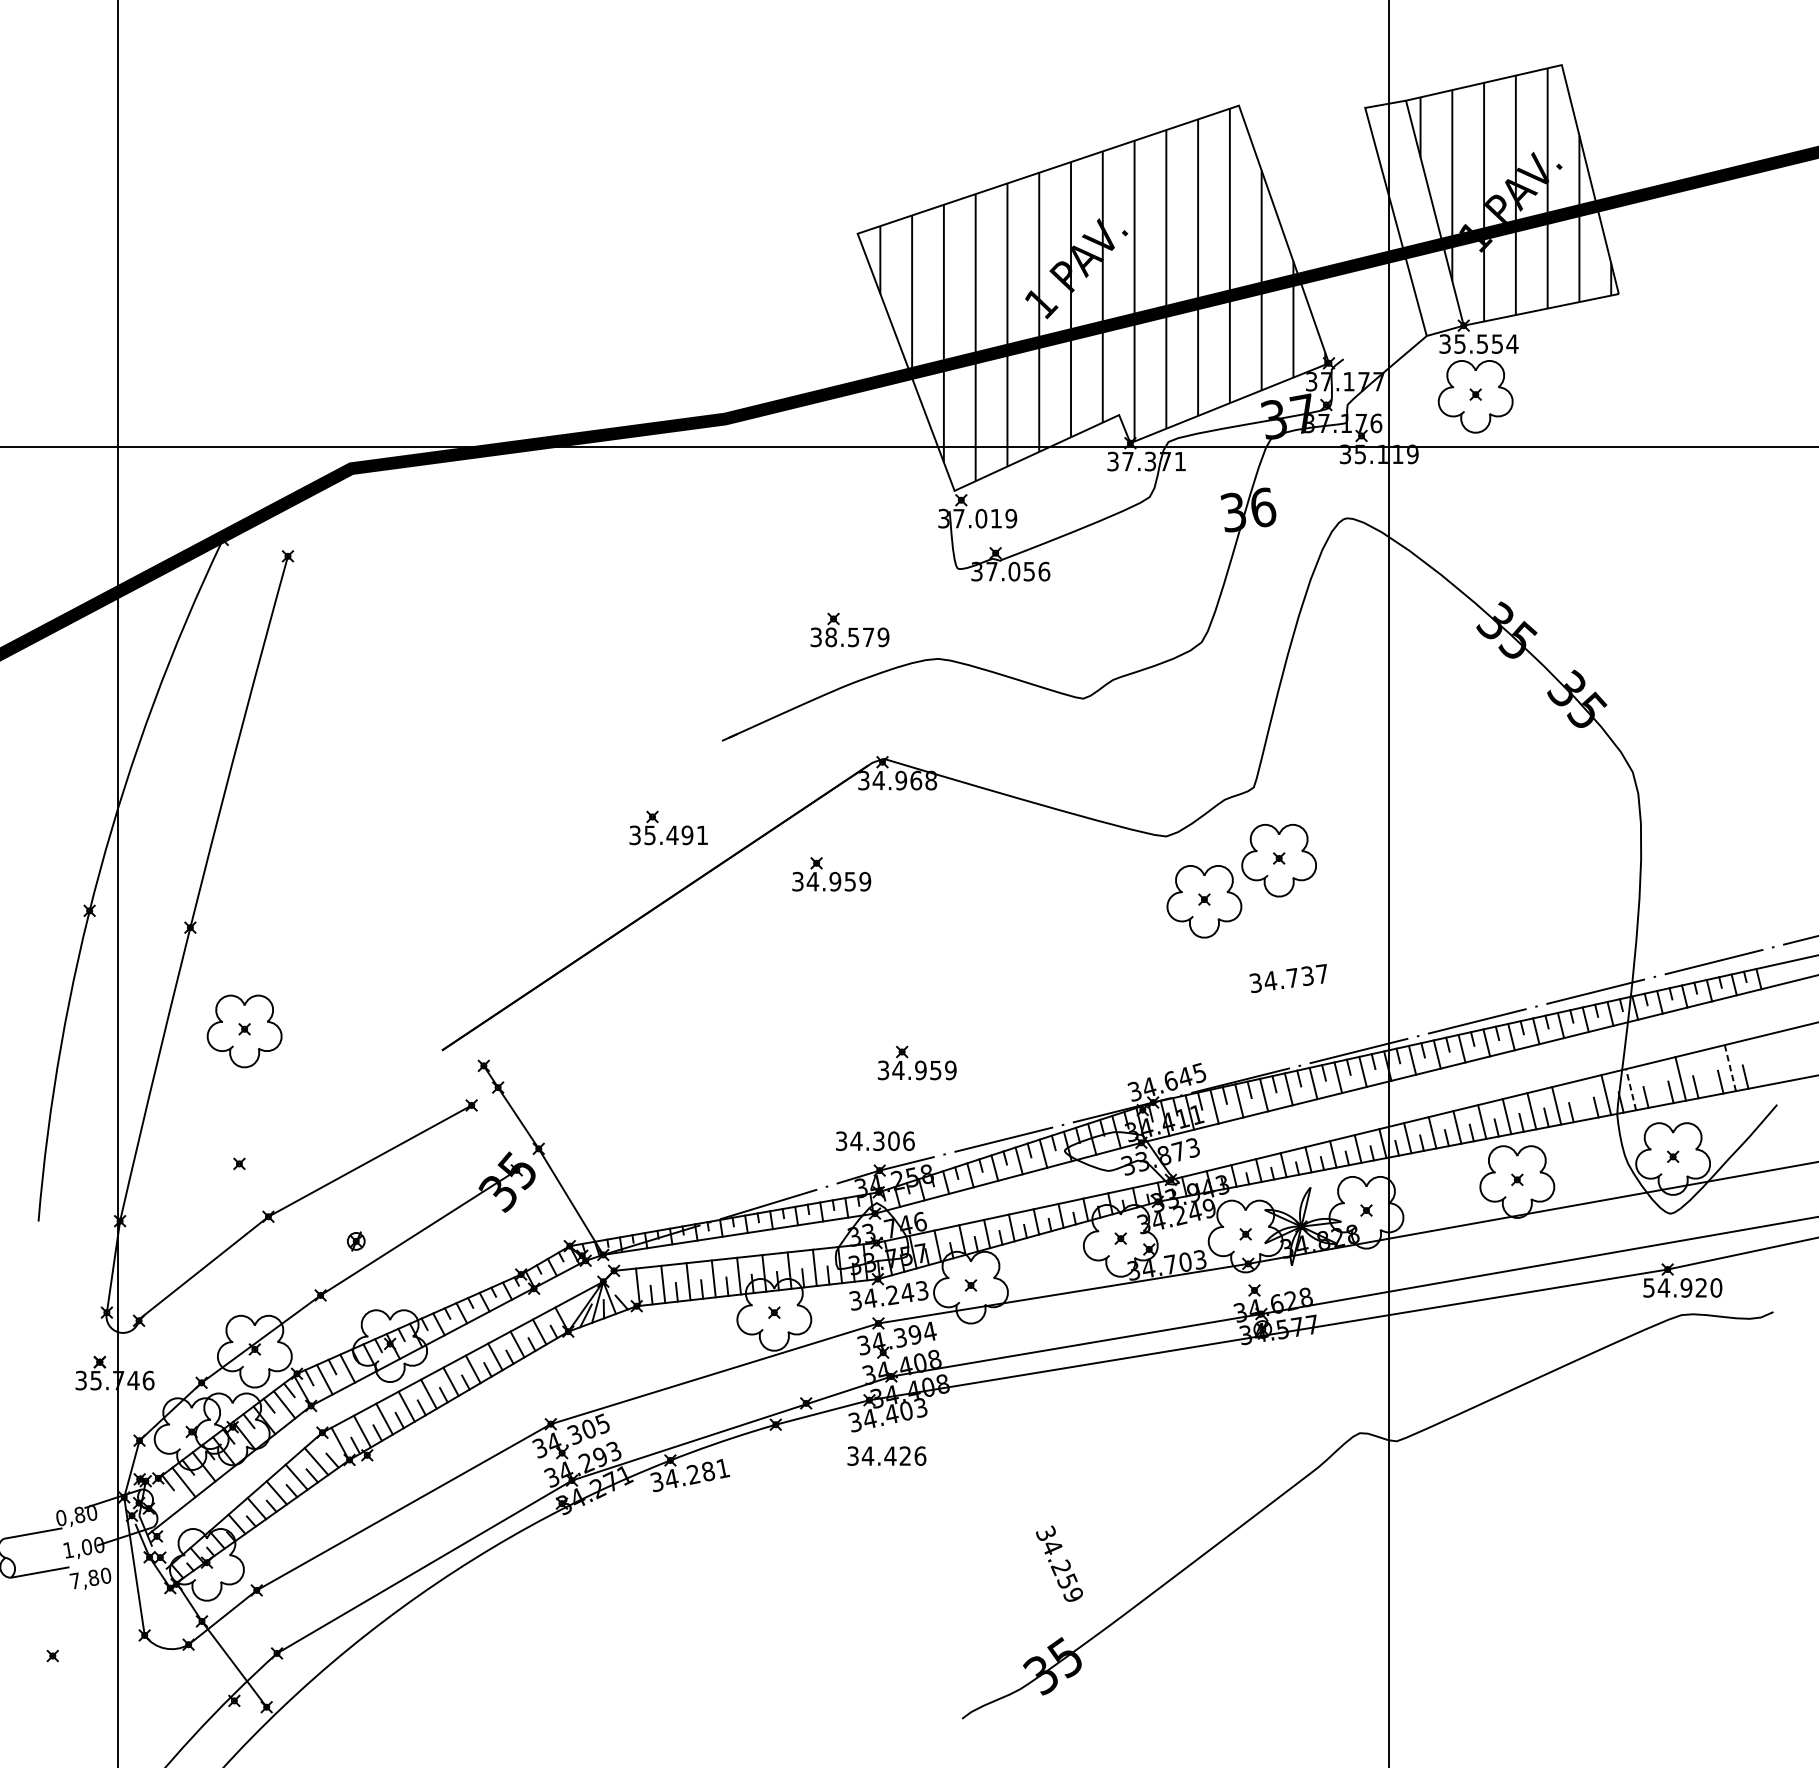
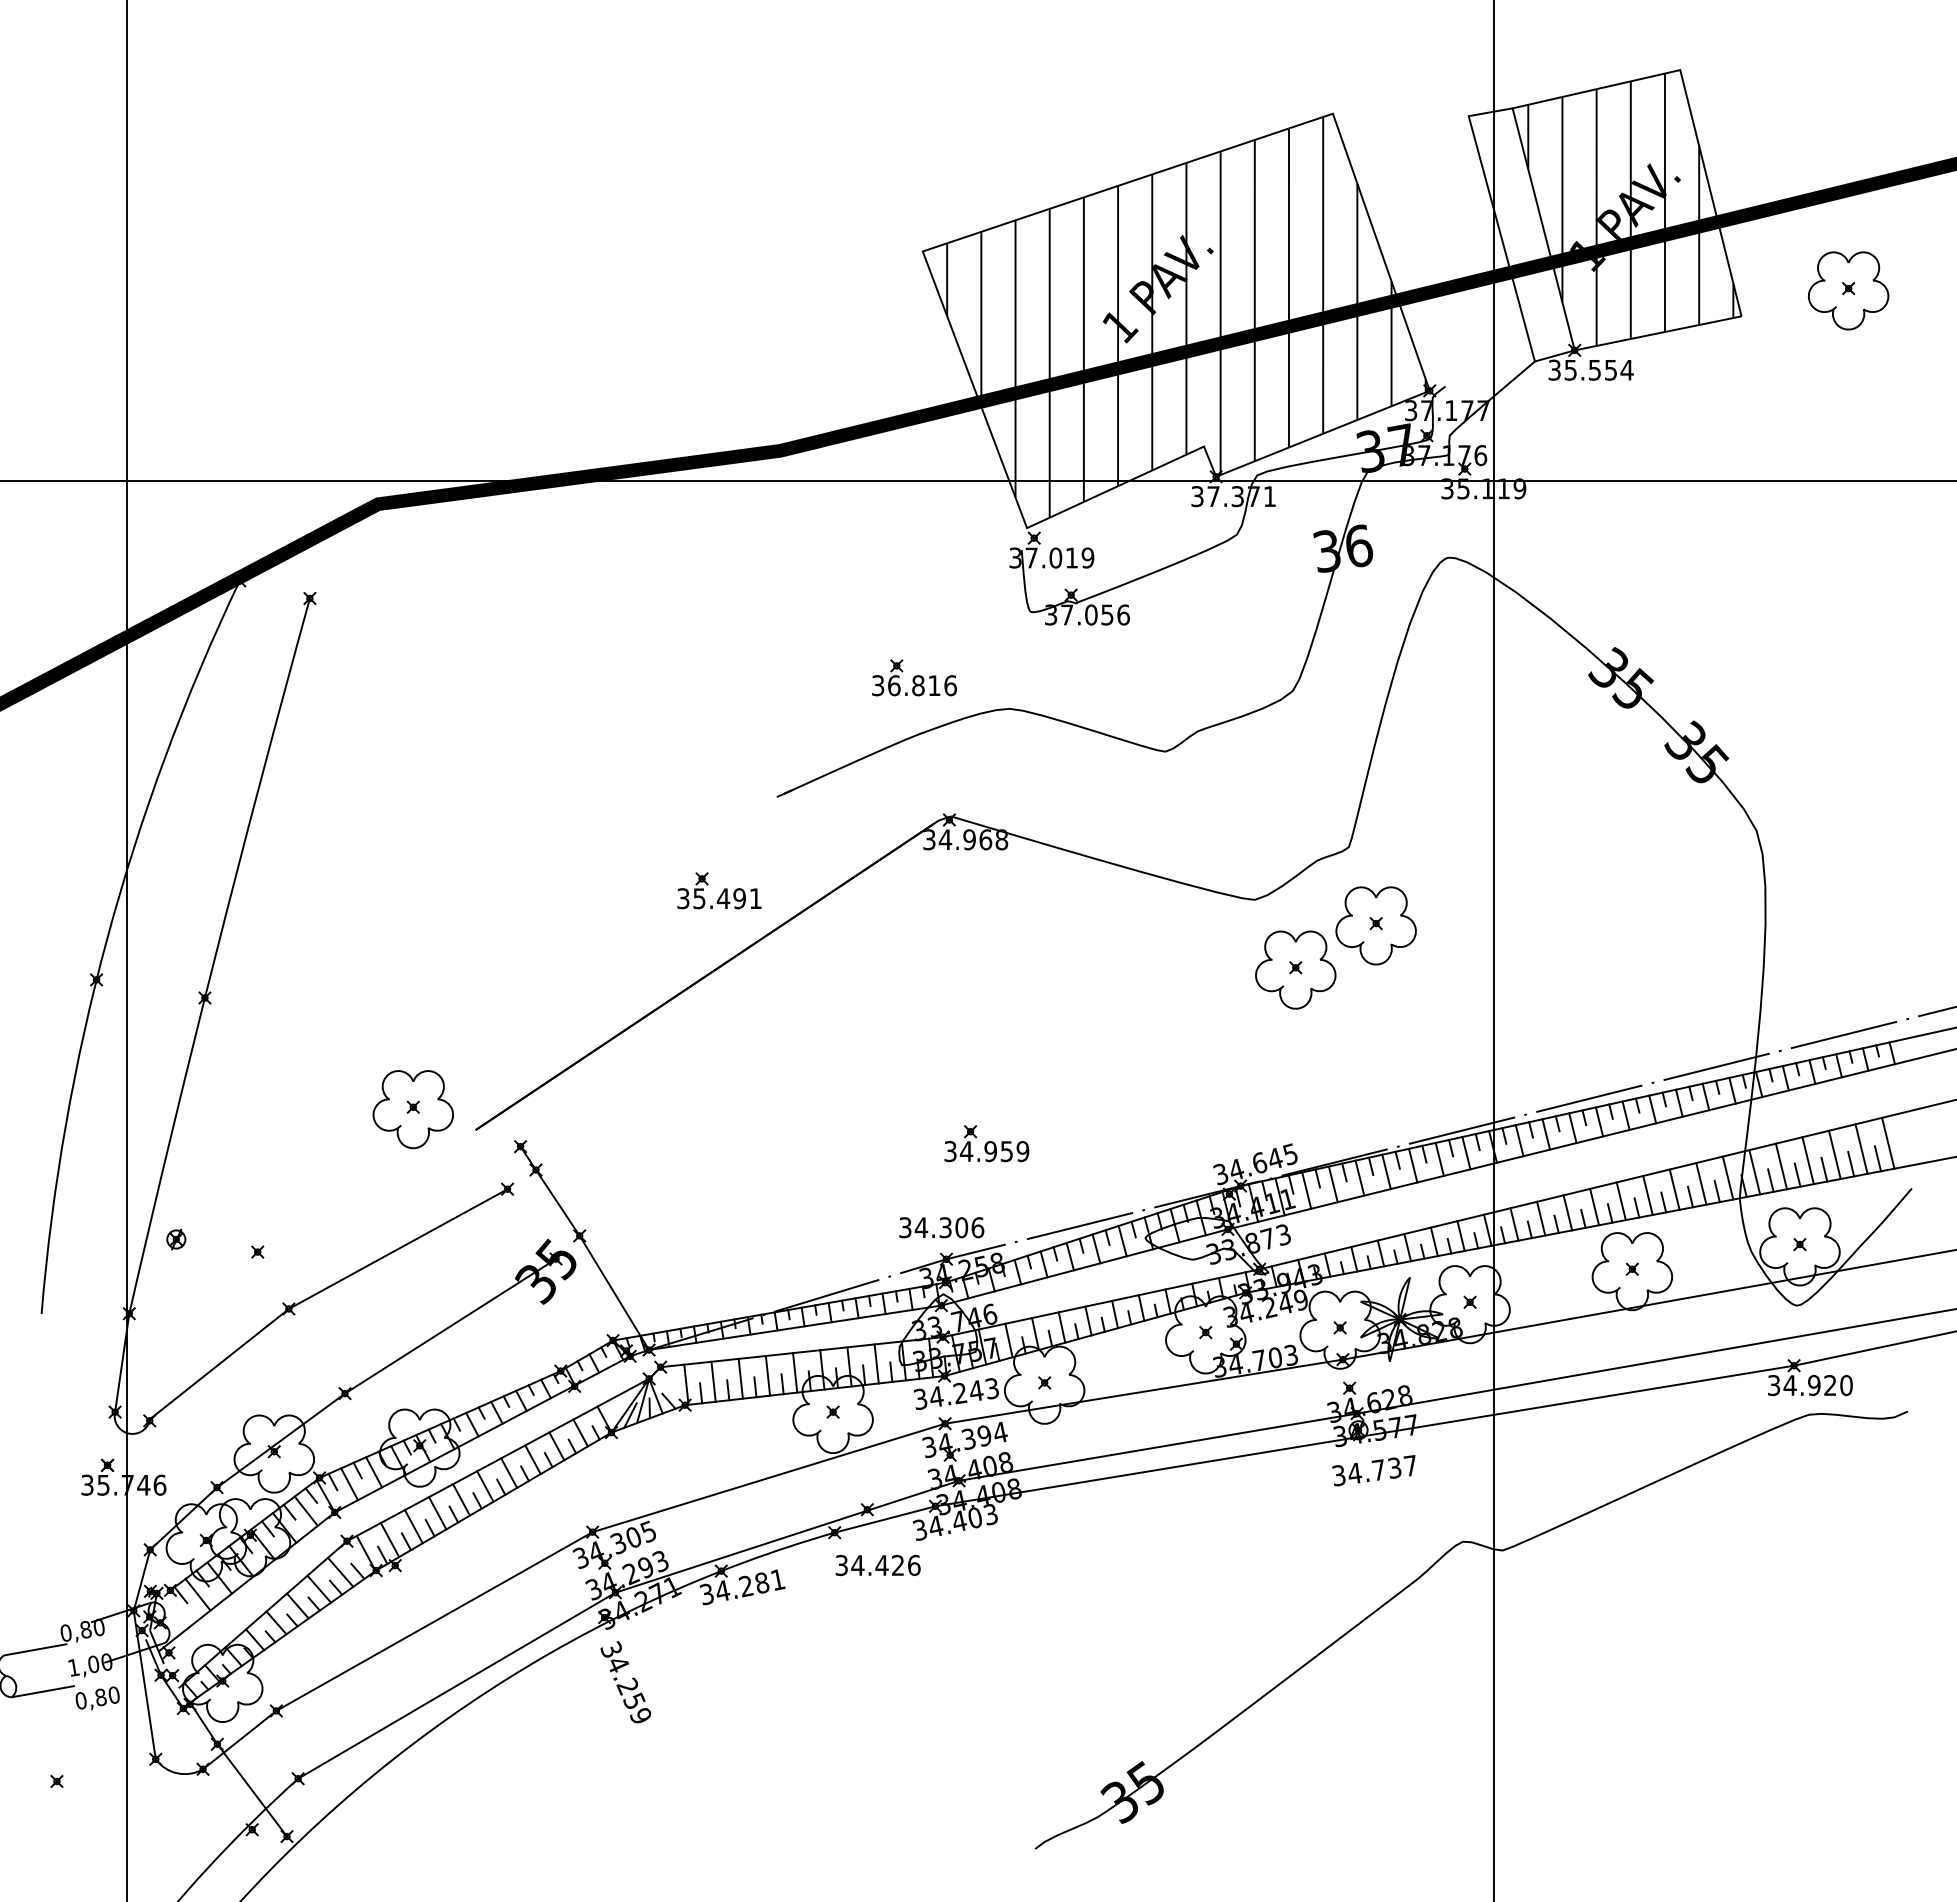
part: (1475, 396) -> (1848, 290), moved
text: (857, 637) -> (922, 685), 38.579 -> 36.816
part: (831, 874) -> (894, 940), removed
text: (1287, 978) -> (1373, 1470), moved
part: (243, 1031) -> (412, 1109), moved
line: (1755, 1062) -> (1888, 1142), added
line: (1730, 1067) -> (1861, 1148), dashed -> solid
line: (1705, 1073) -> (1834, 1154), added
line: (1655, 1084) -> (1781, 1166), added
line: (1630, 1089) -> (1754, 1172), dashed -> solid
line: (1581, 1100) -> (1701, 1183), added
part: (356, 1241) -> (176, 1239), moved
text: (1649, 1287) -> (1774, 1385), 54.920 -> 34.920
text: (886, 1456) -> (877, 1565), moved
text: (1059, 1564) -> (625, 1682), moved
text: (74, 1580) -> (80, 1700), 7,80 -> 0,80

